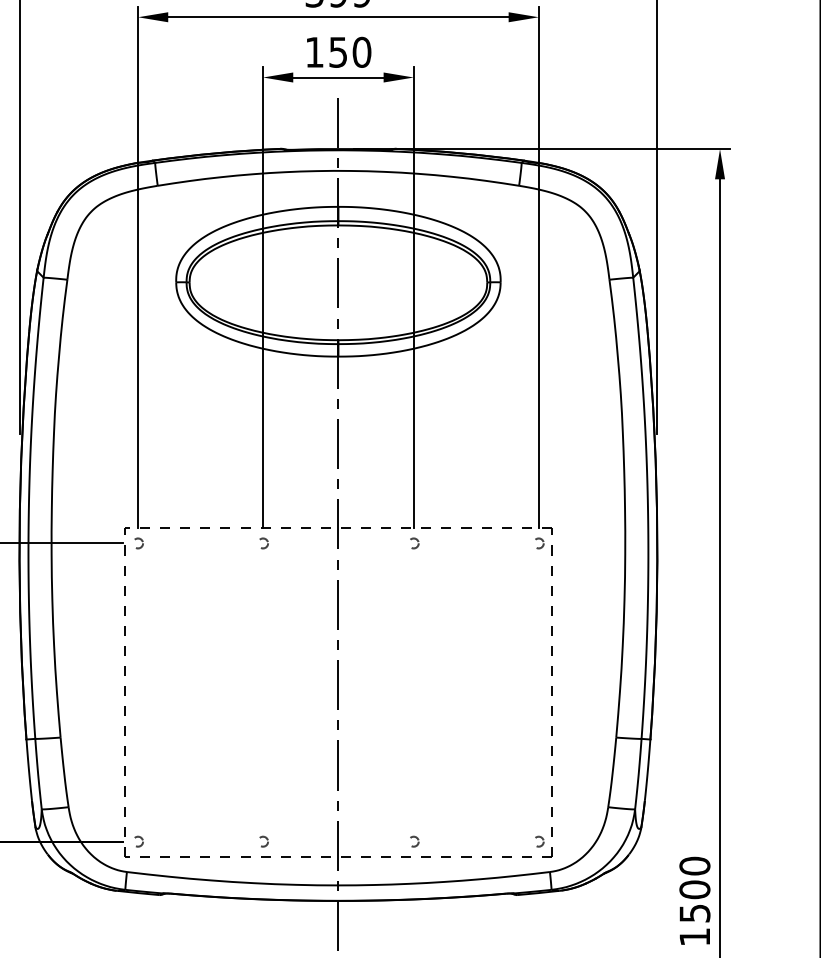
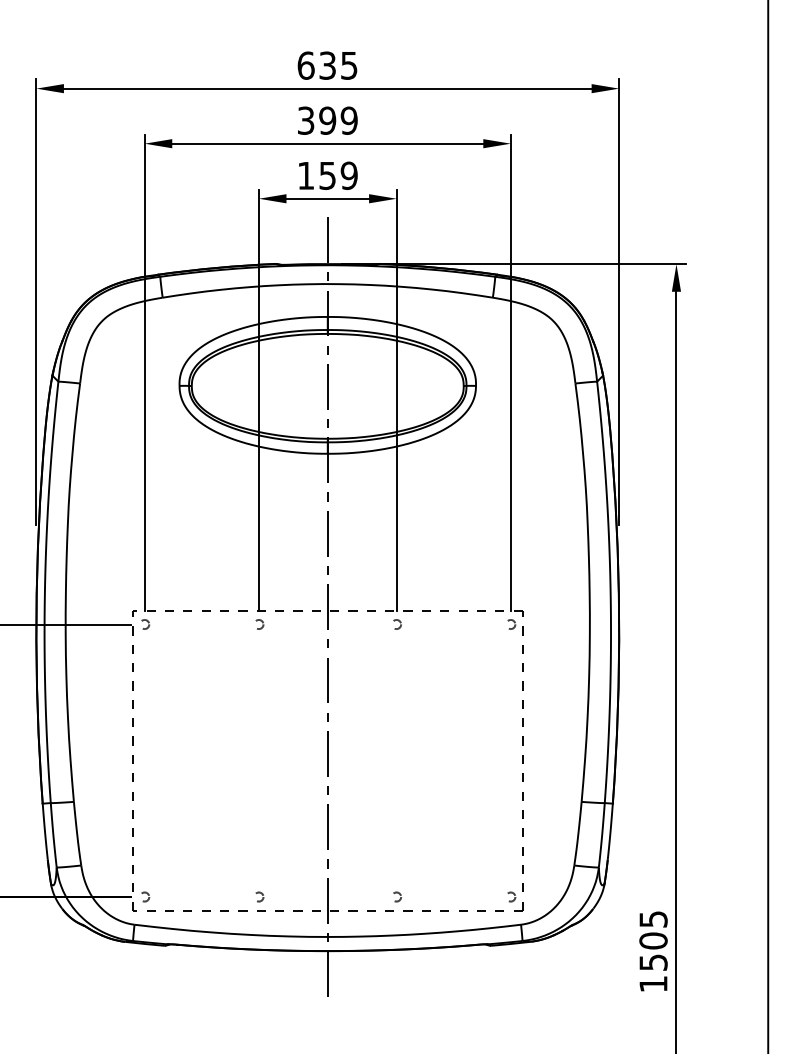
text: (361, 52) -> (348, 175), 150 -> 159
text: (694, 865) -> (653, 918), 1500 -> 1505

